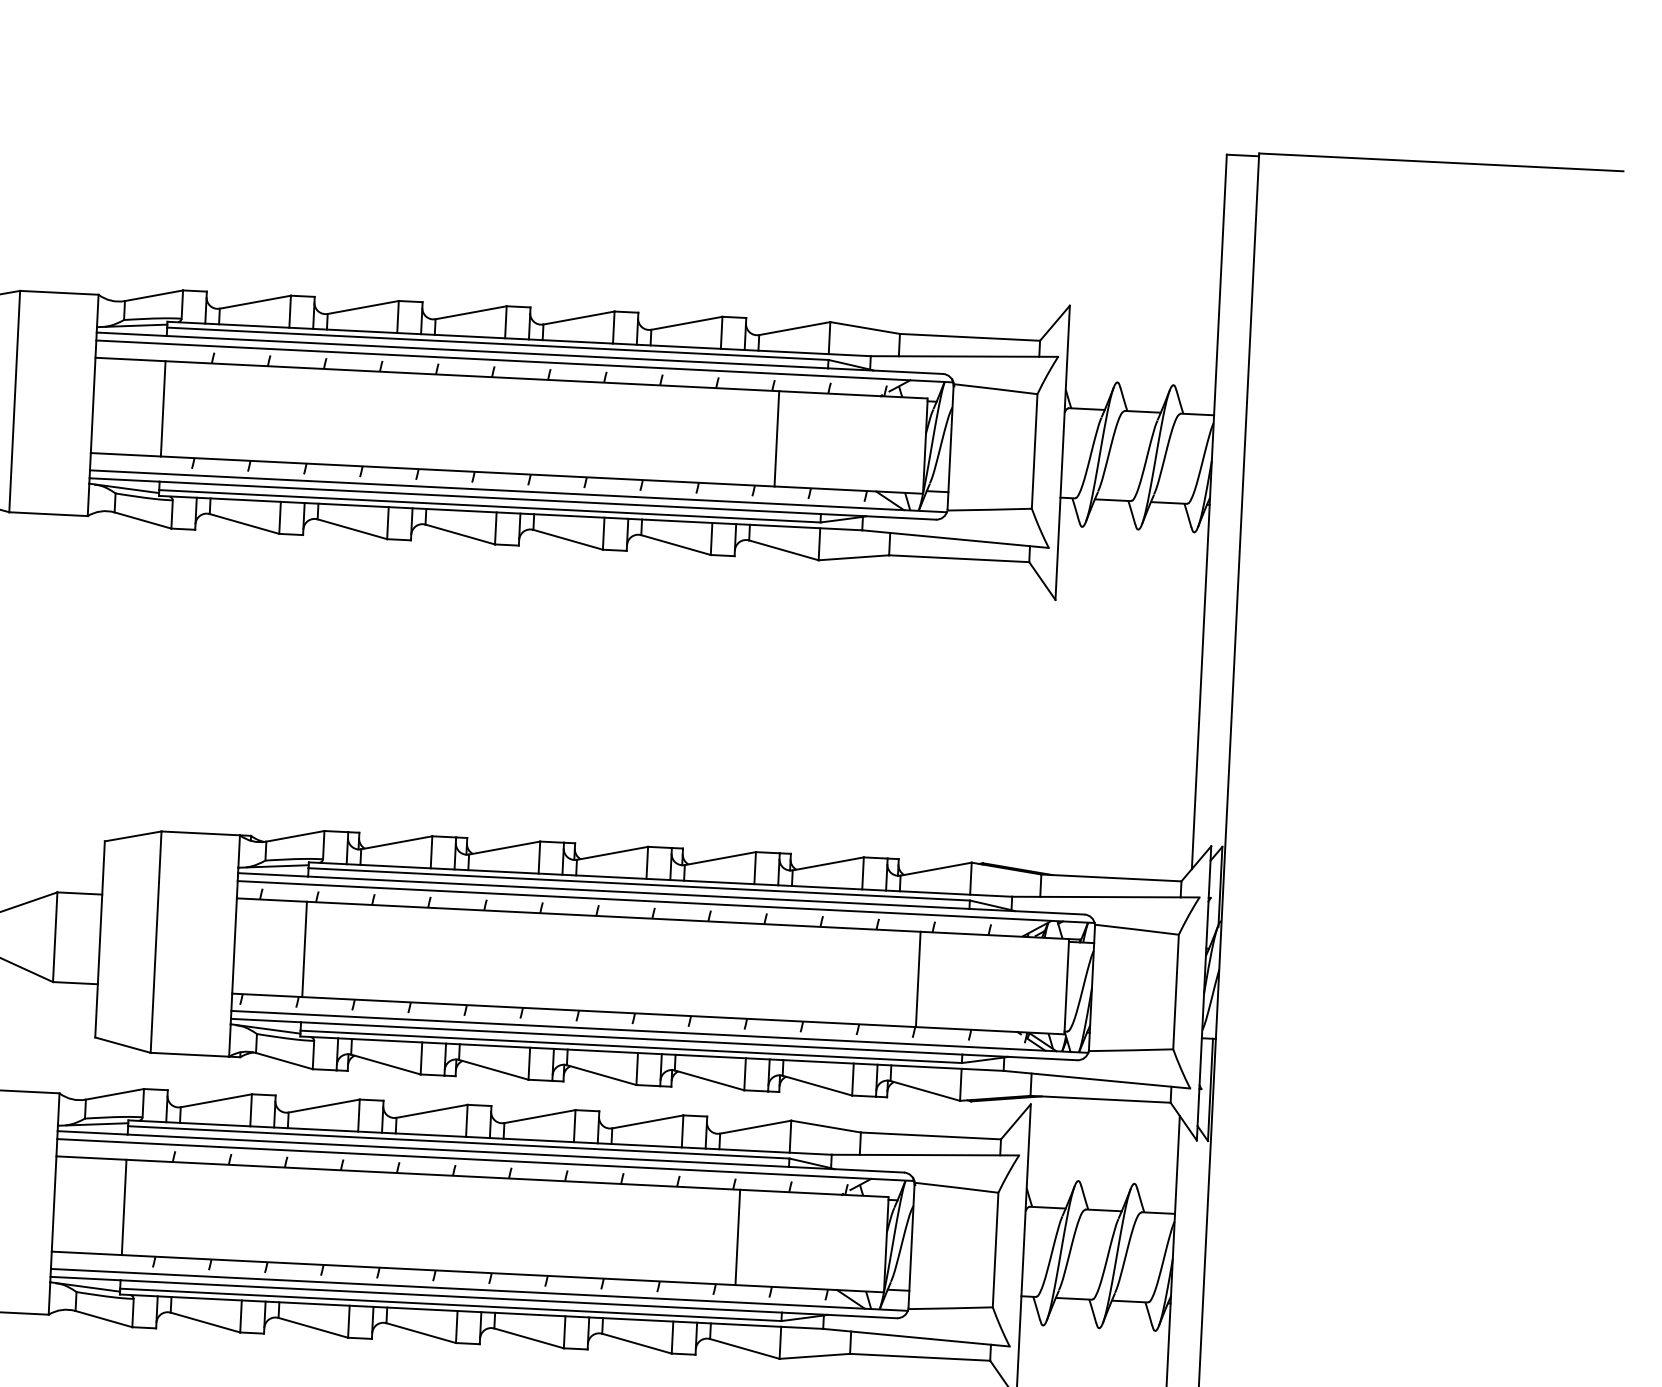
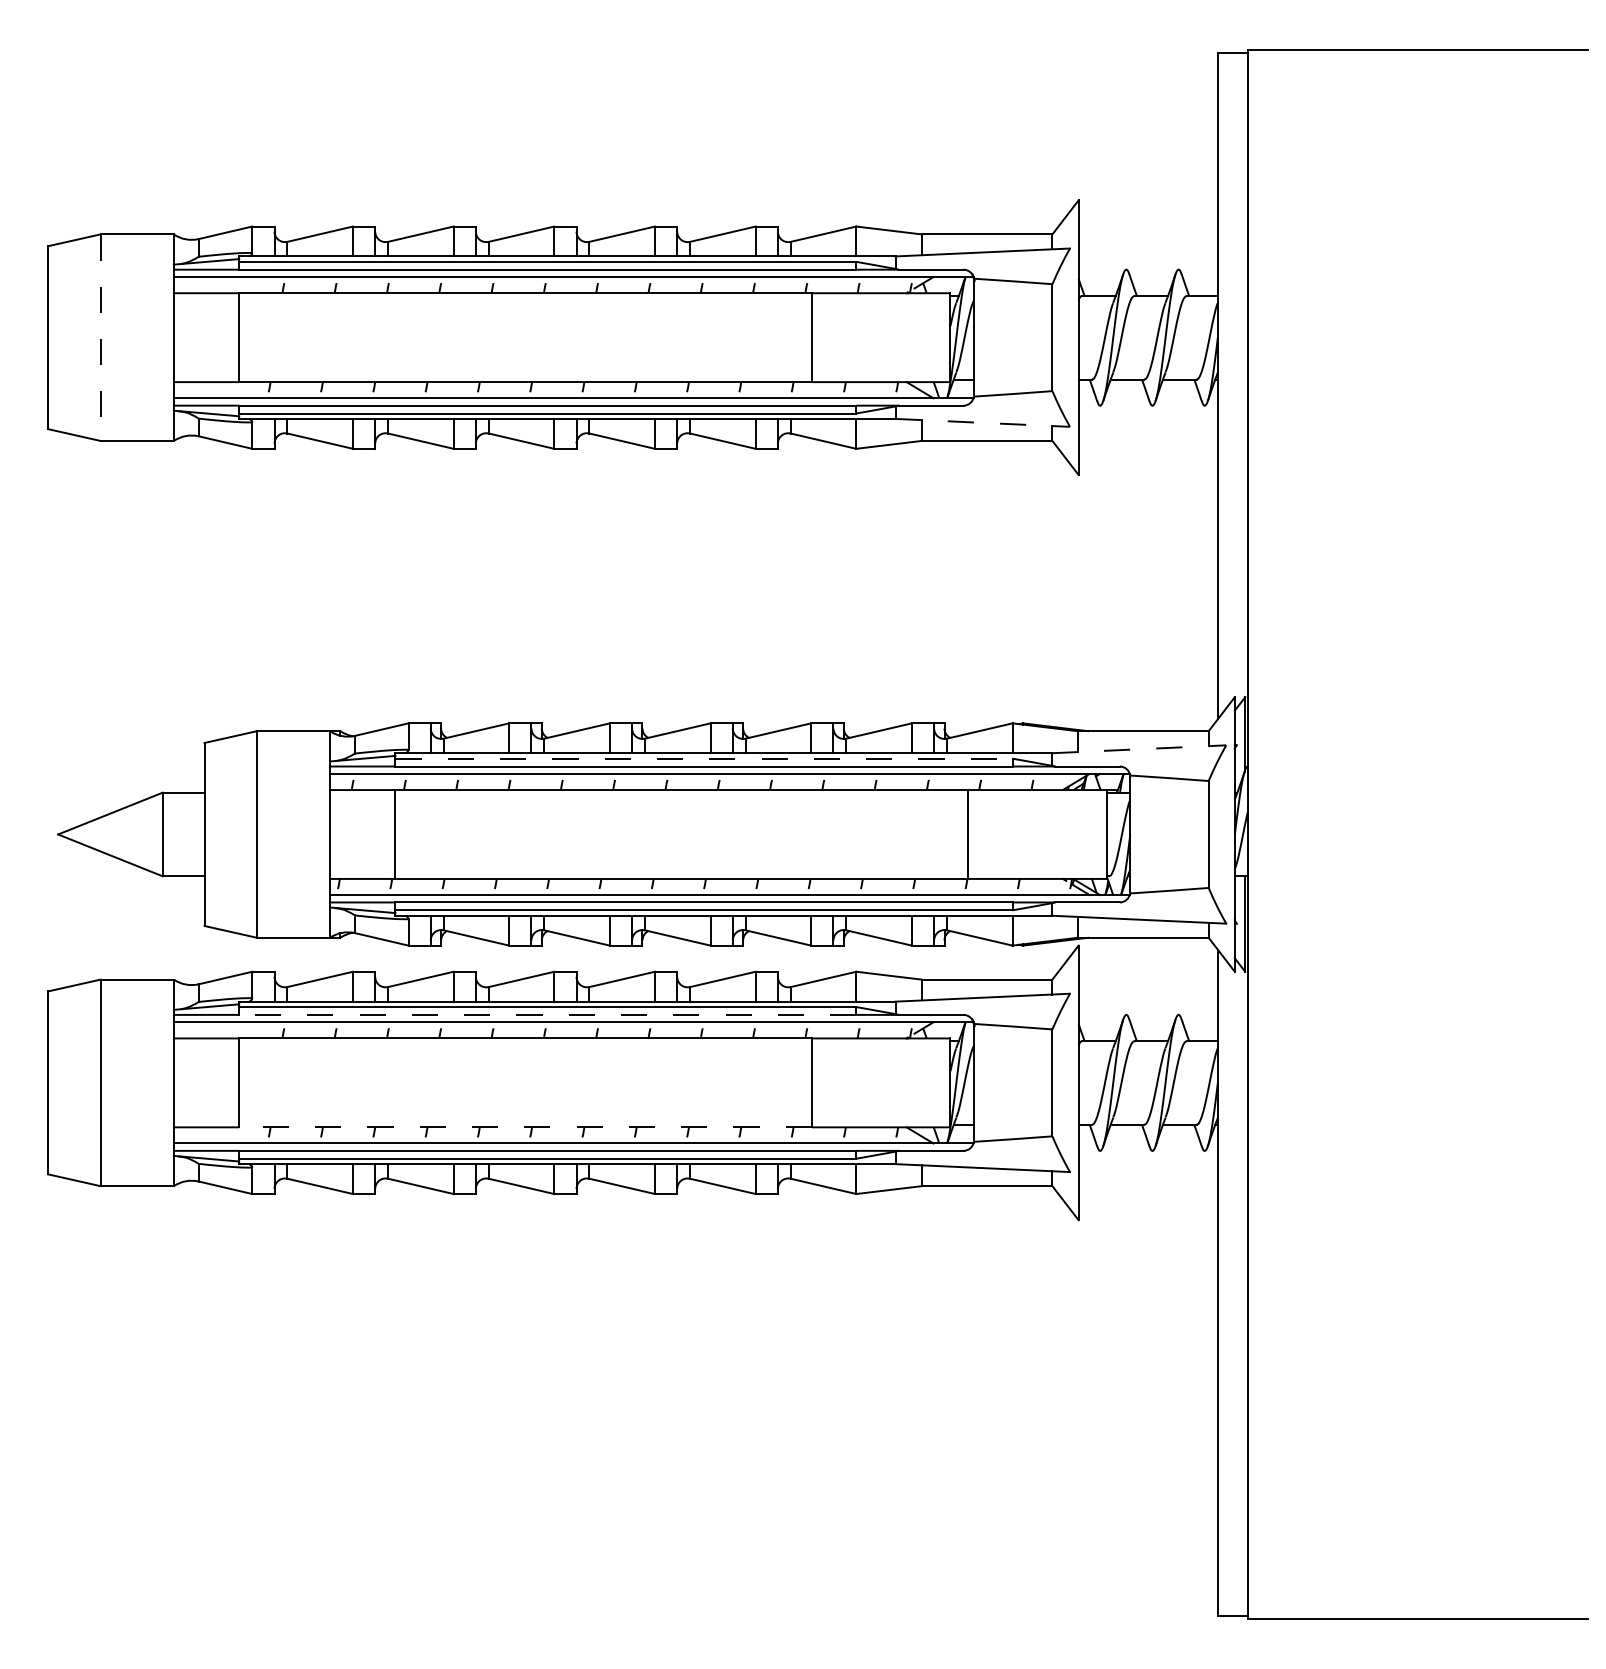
line: (14, 402) -> (100, 338), solid -> dashed
line: (956, 538) -> (983, 422), solid -> dashed
line: (639, 884) -> (704, 758), solid -> dashed
line: (1106, 897) -> (1139, 749), solid -> dashed
line: (458, 1150) -> (547, 1014), solid -> dashed
line: (428, 1270) -> (525, 1127), solid -> dashed

